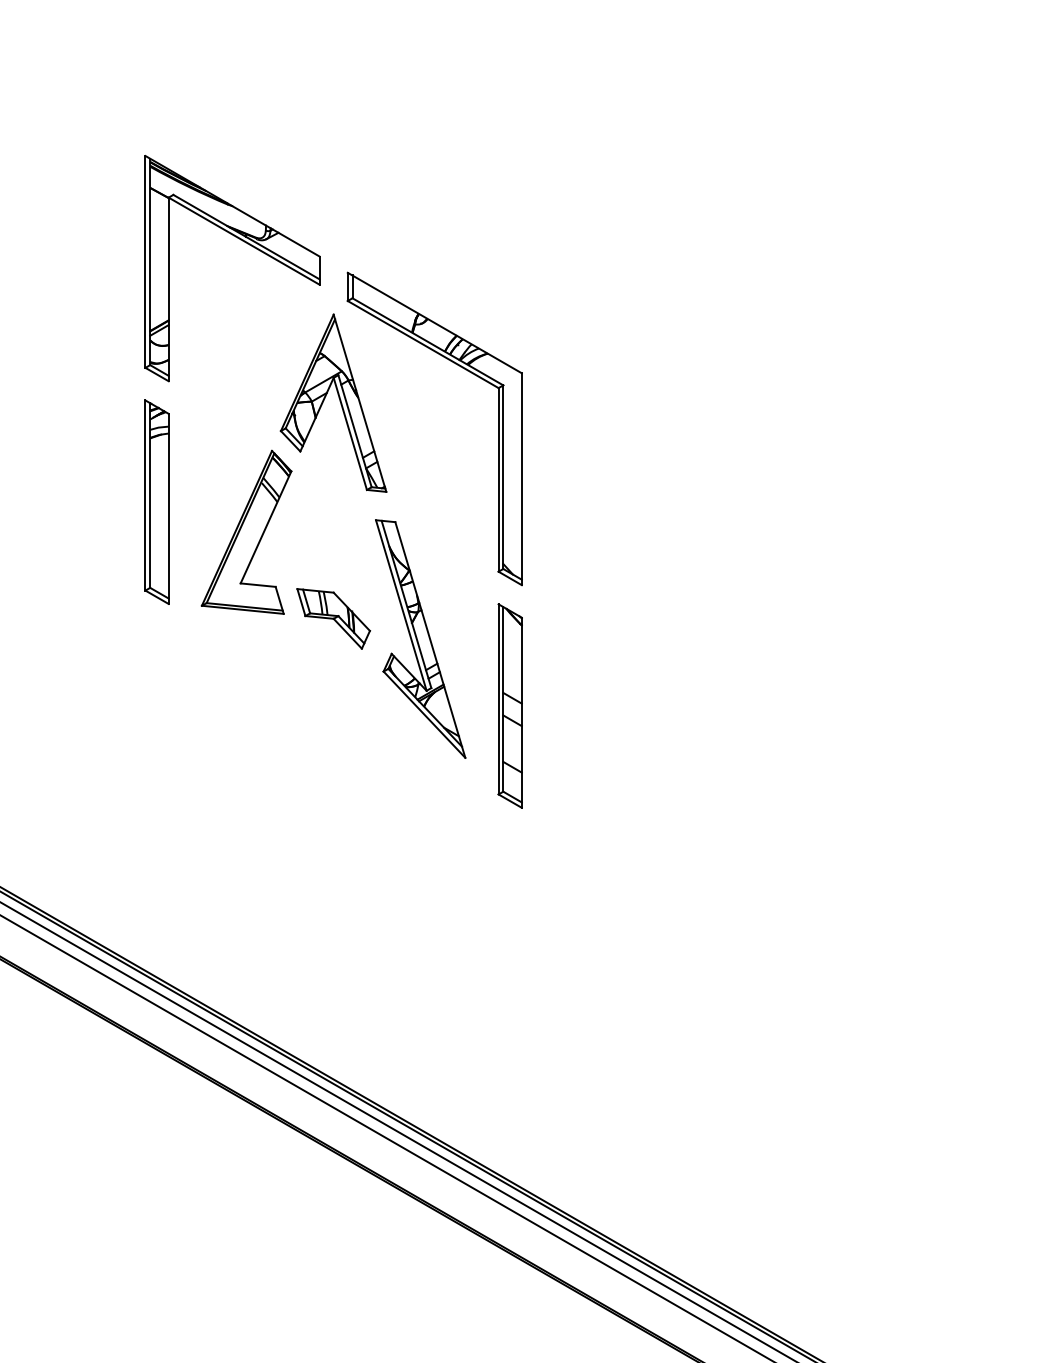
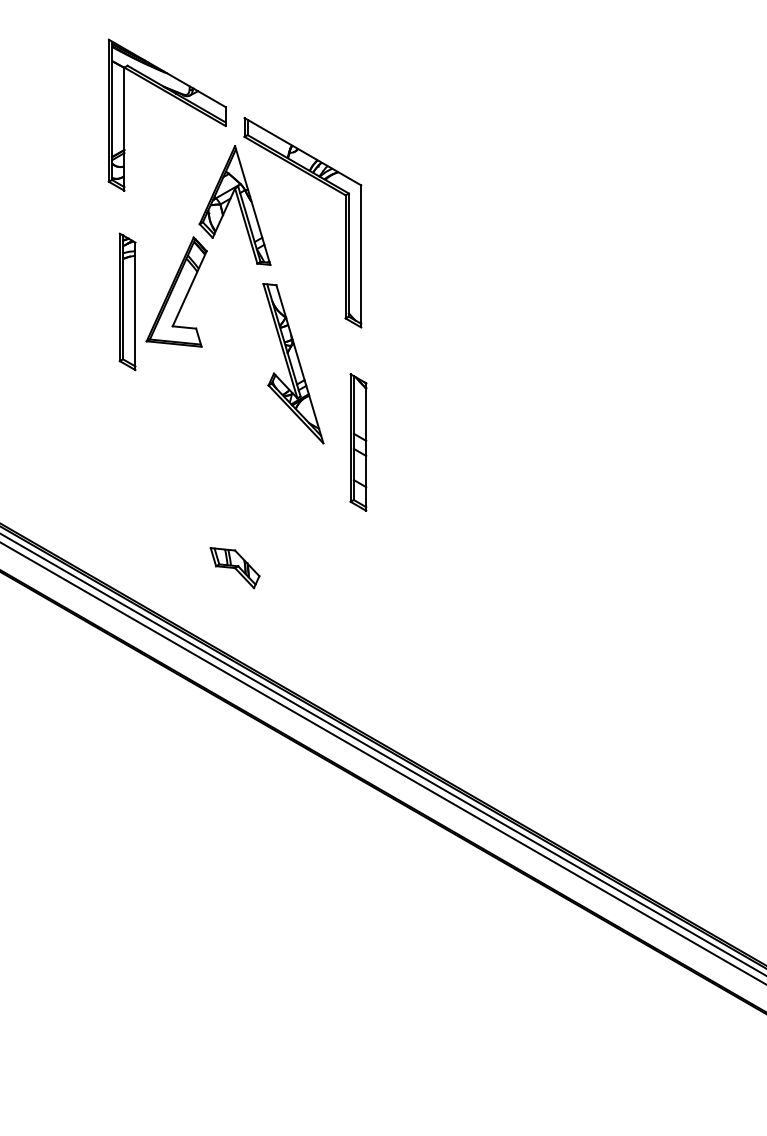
part: (156, 501) -> (127, 301), moved
part: (332, 619) -> (234, 568), moved
part: (510, 705) -> (358, 442), moved

